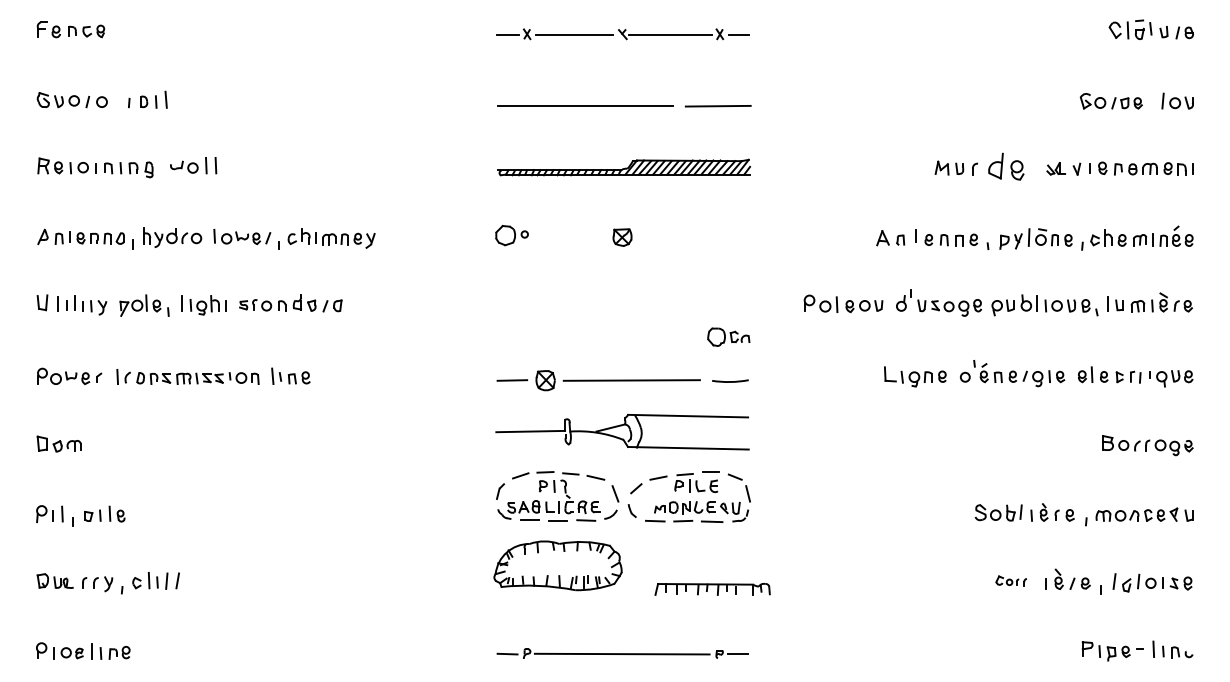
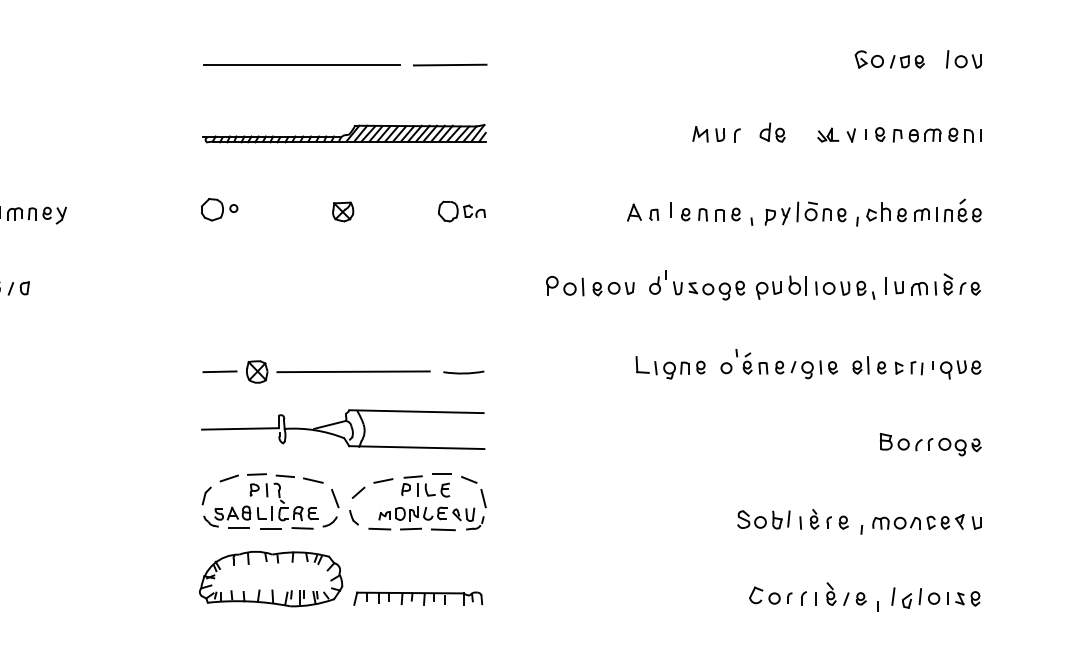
part: (1006, 166) -> (772, 132), size x0.62
part: (728, 336) -> (461, 210), moved
part: (1011, 580) -> (778, 595), size x1.67
part: (712, 589) -> (418, 598), moved

